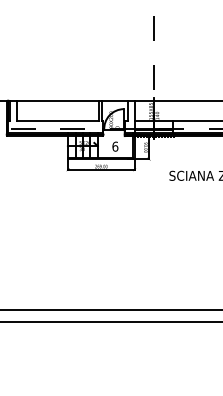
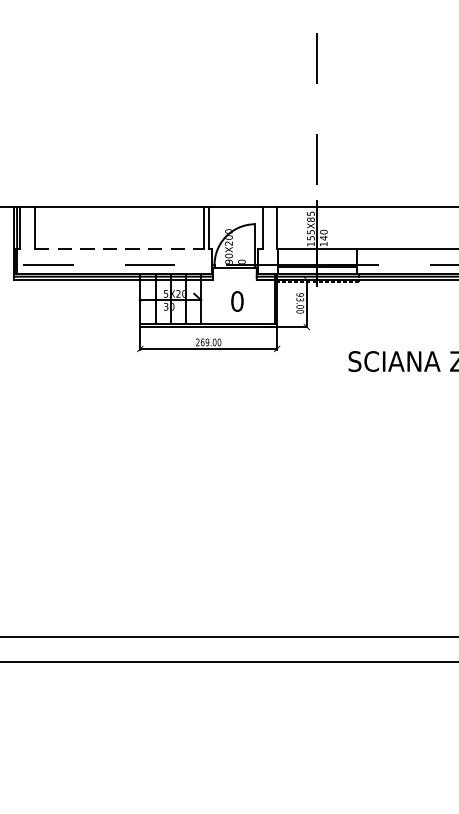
line: (58, 121) -> (120, 249), solid -> dashed
text: (115, 146) -> (237, 301), 6 -> 0

